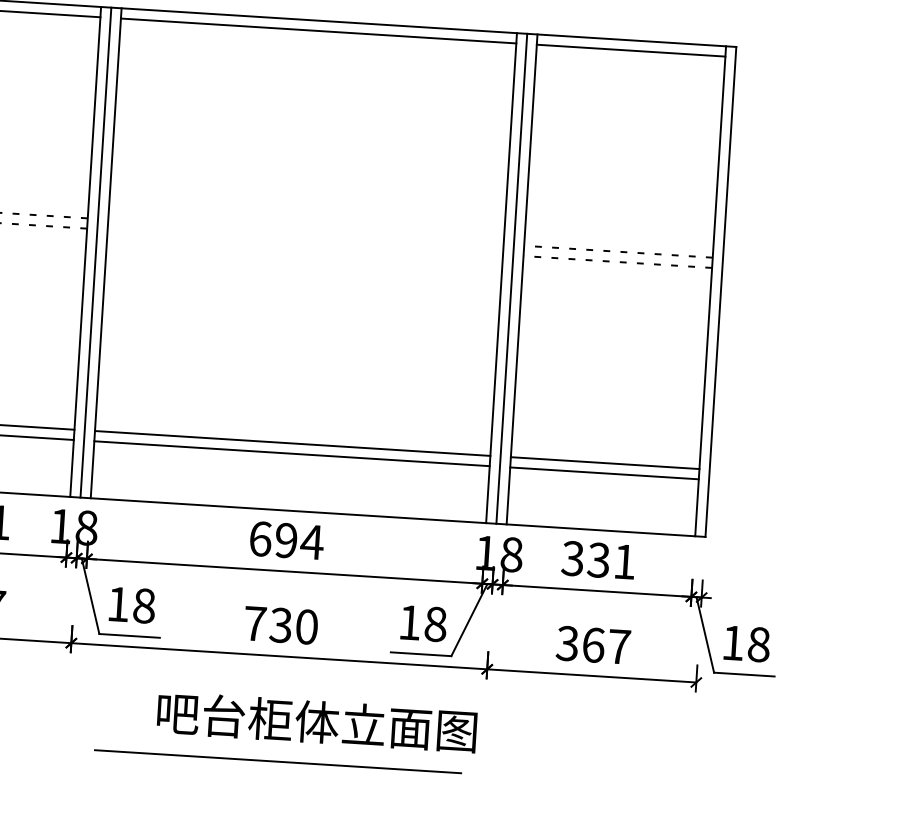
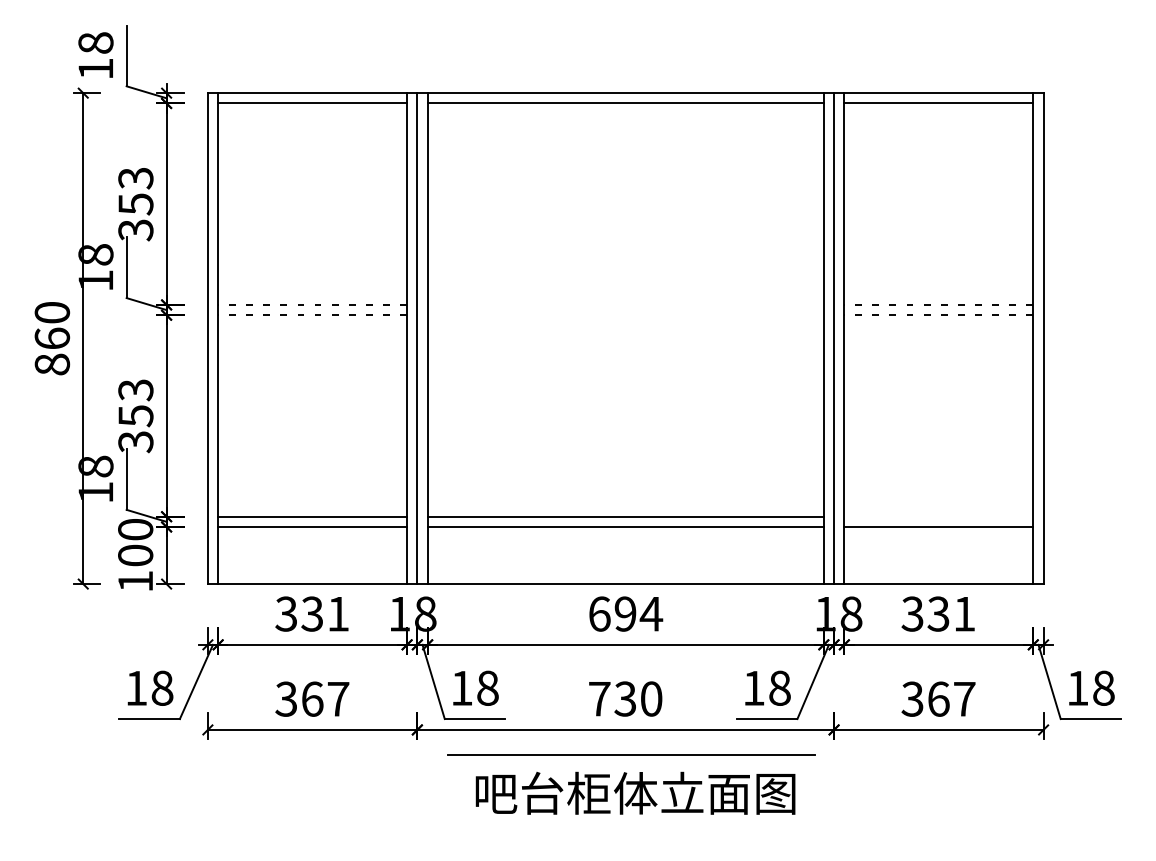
line: (604, 462) -> (938, 516), removed
text: (317, 721) -> (635, 792), moved
line: (278, 760) -> (631, 754), moved

